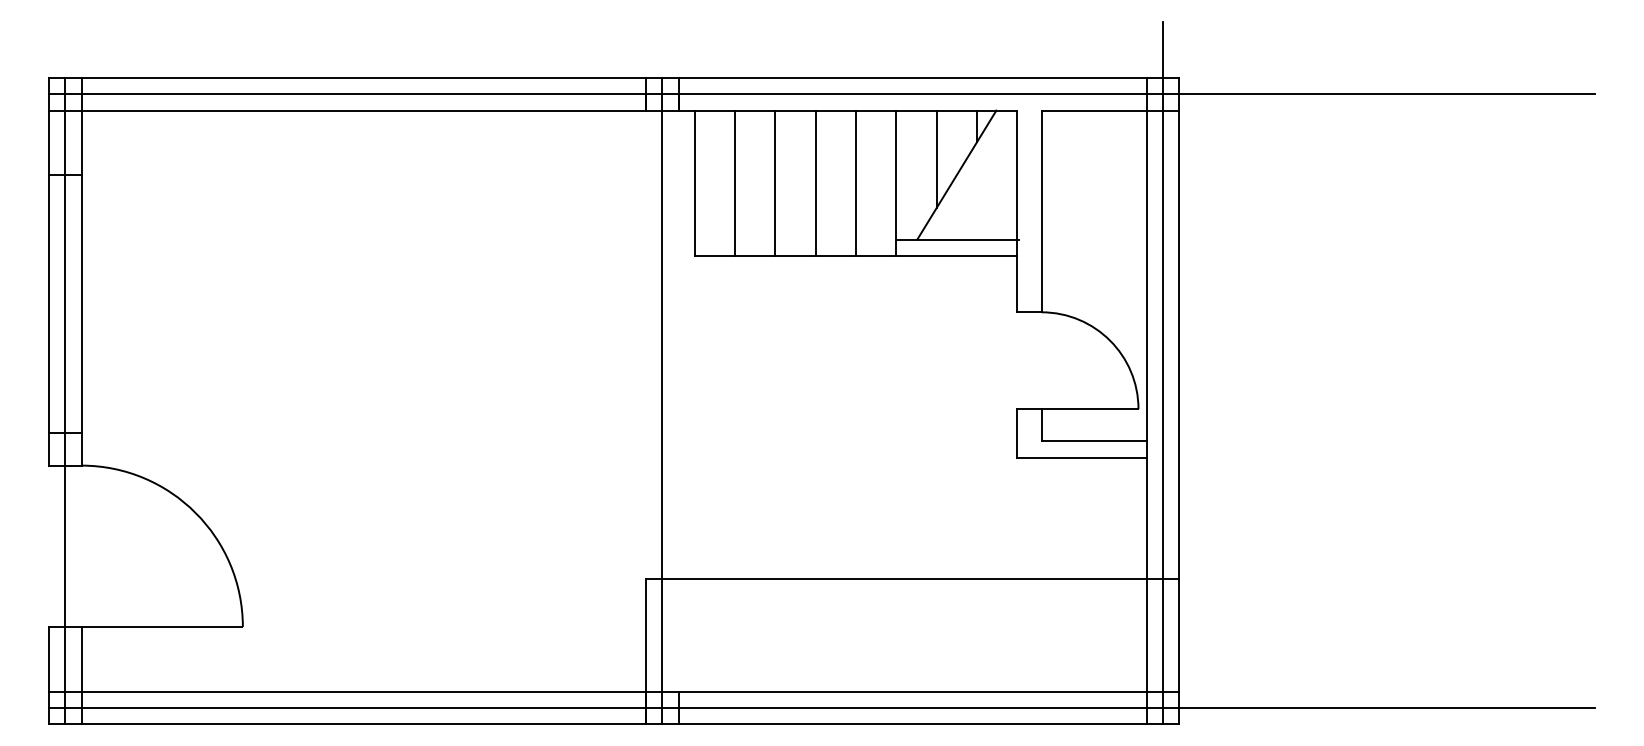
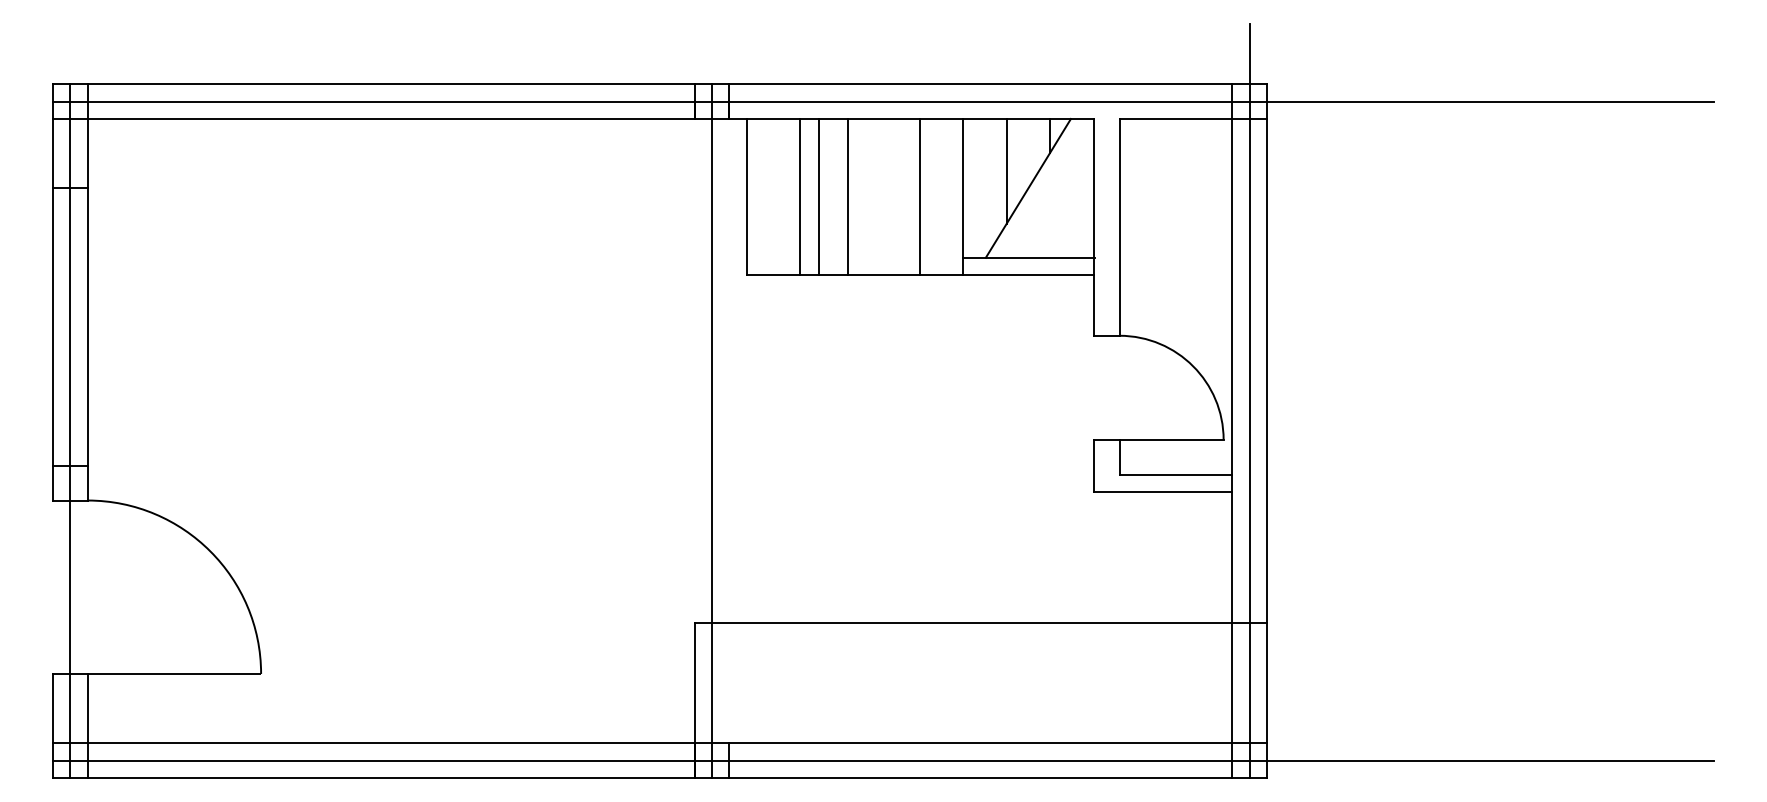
line: (735, 183) -> (819, 197), moved
line: (775, 183) -> (800, 197), moved
line: (815, 183) -> (847, 197), moved

